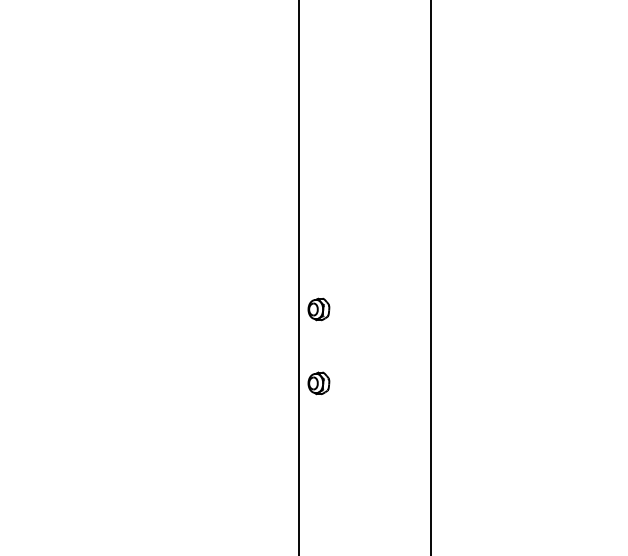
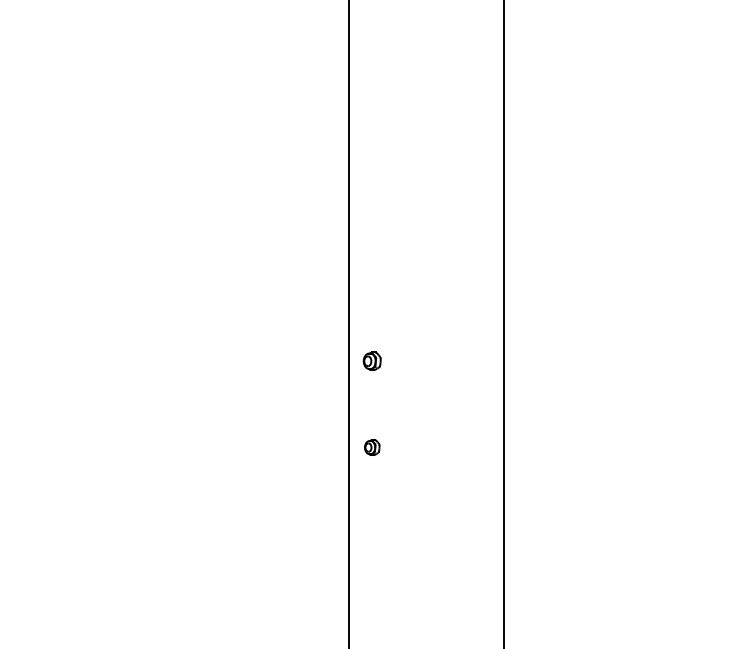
part: (318, 309) -> (371, 361), size x0.7
part: (318, 383) -> (371, 447), size x0.6

